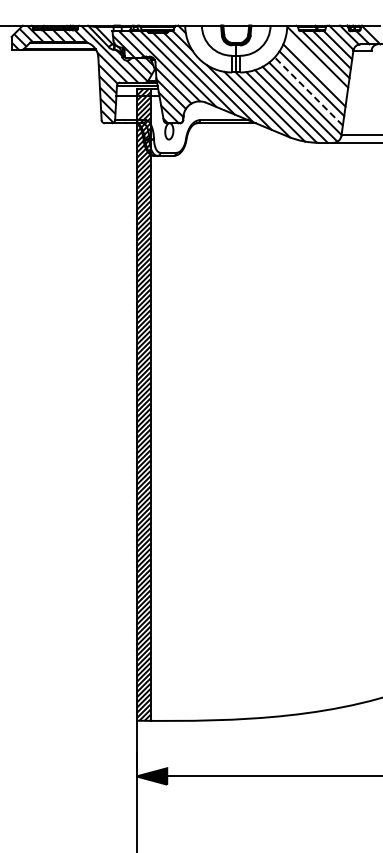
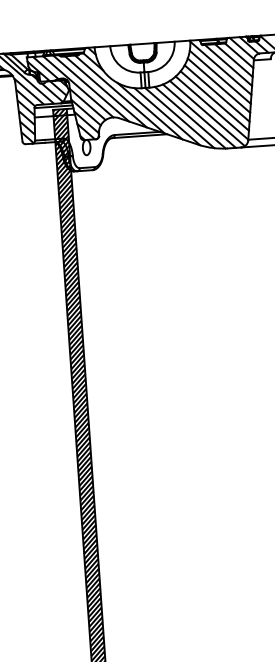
line: (316, 66) -> (220, 77), added
line: (308, 91) -> (214, 101), dashed -> solid

